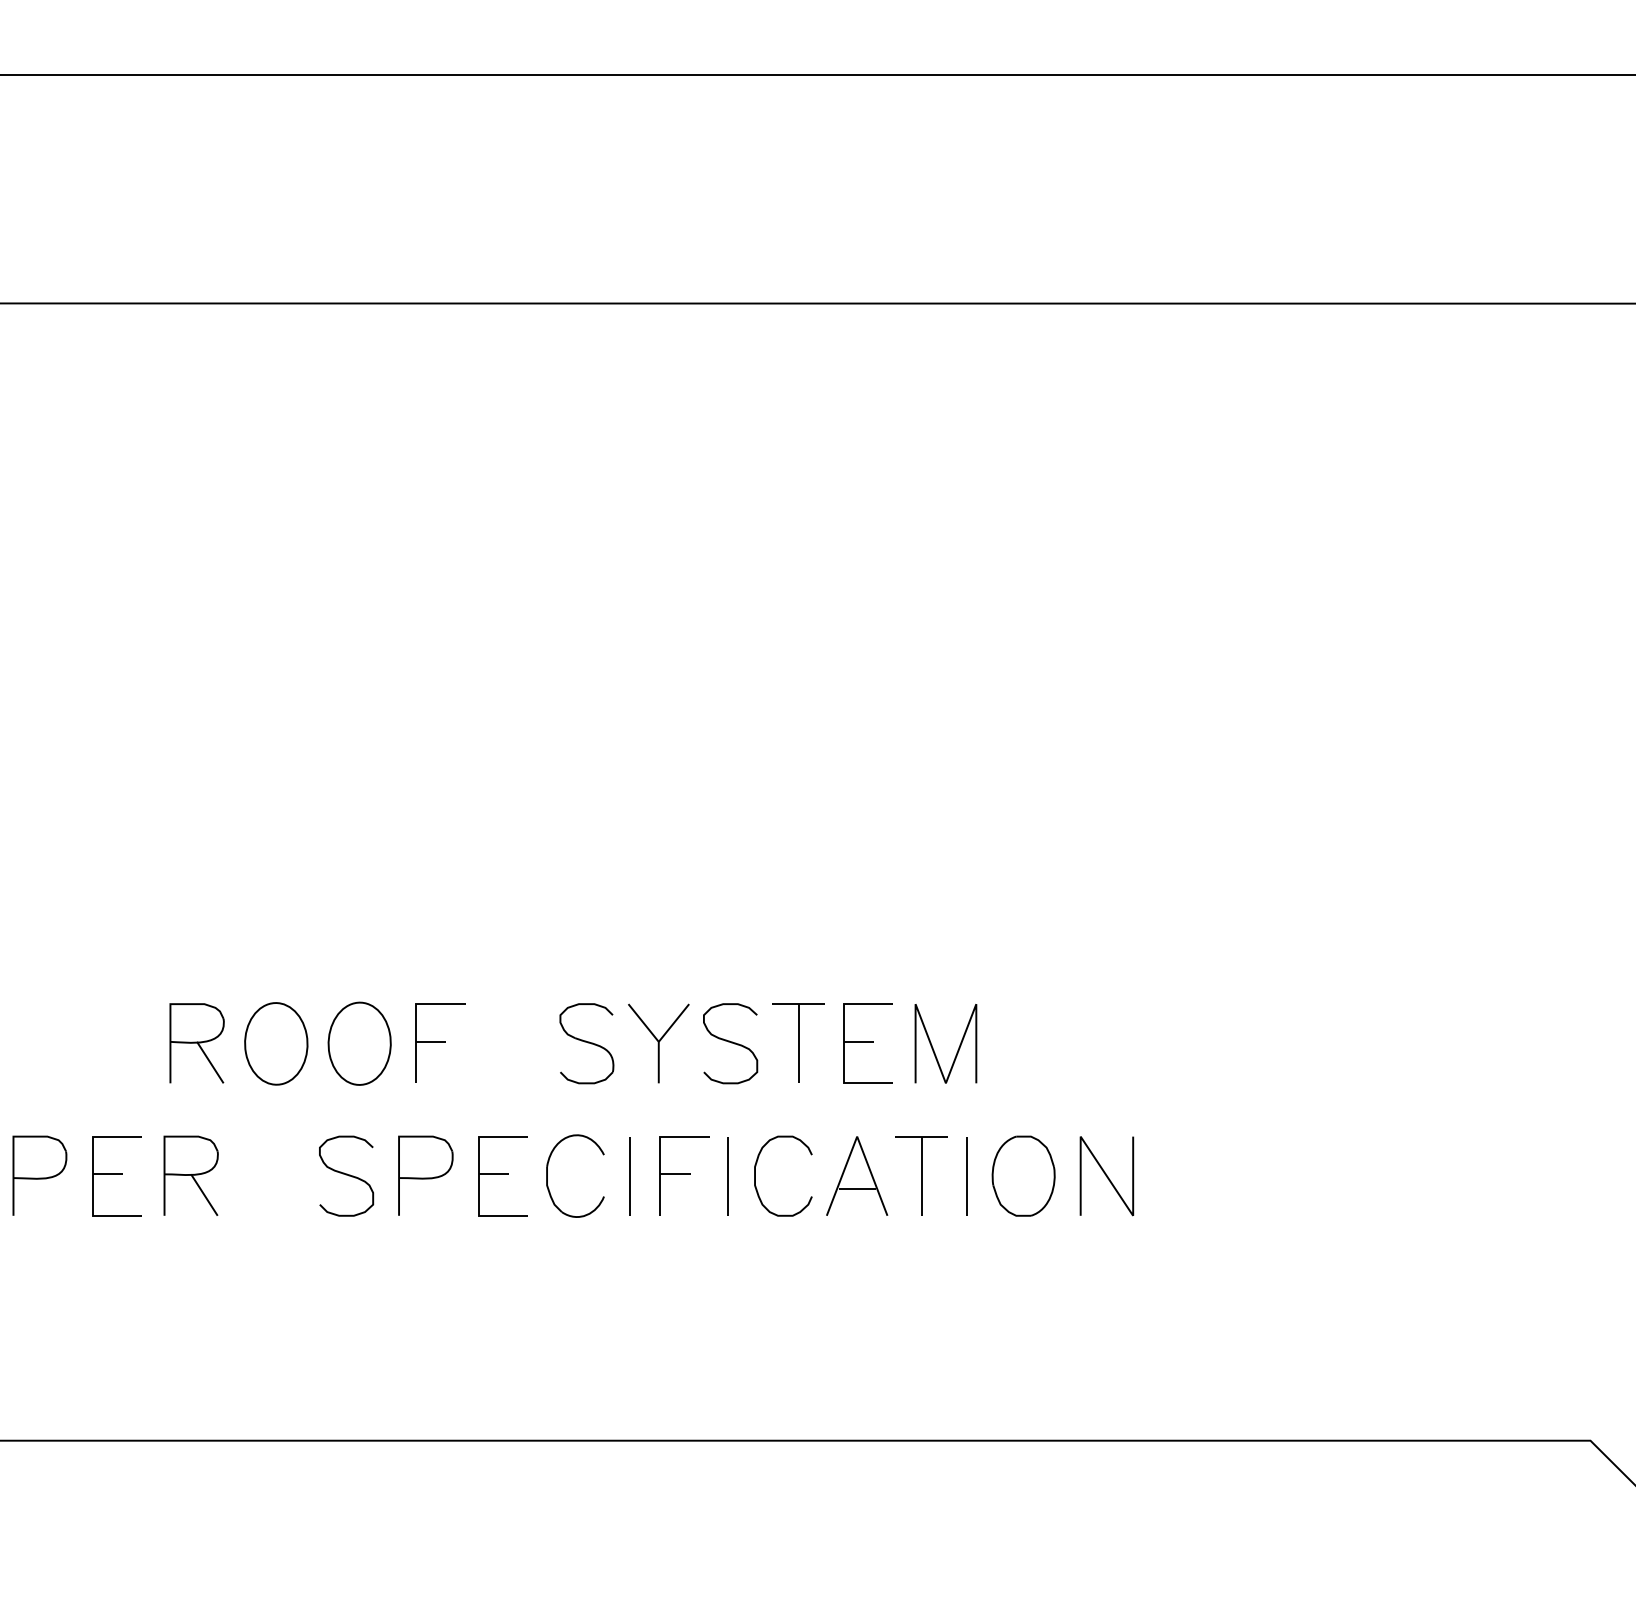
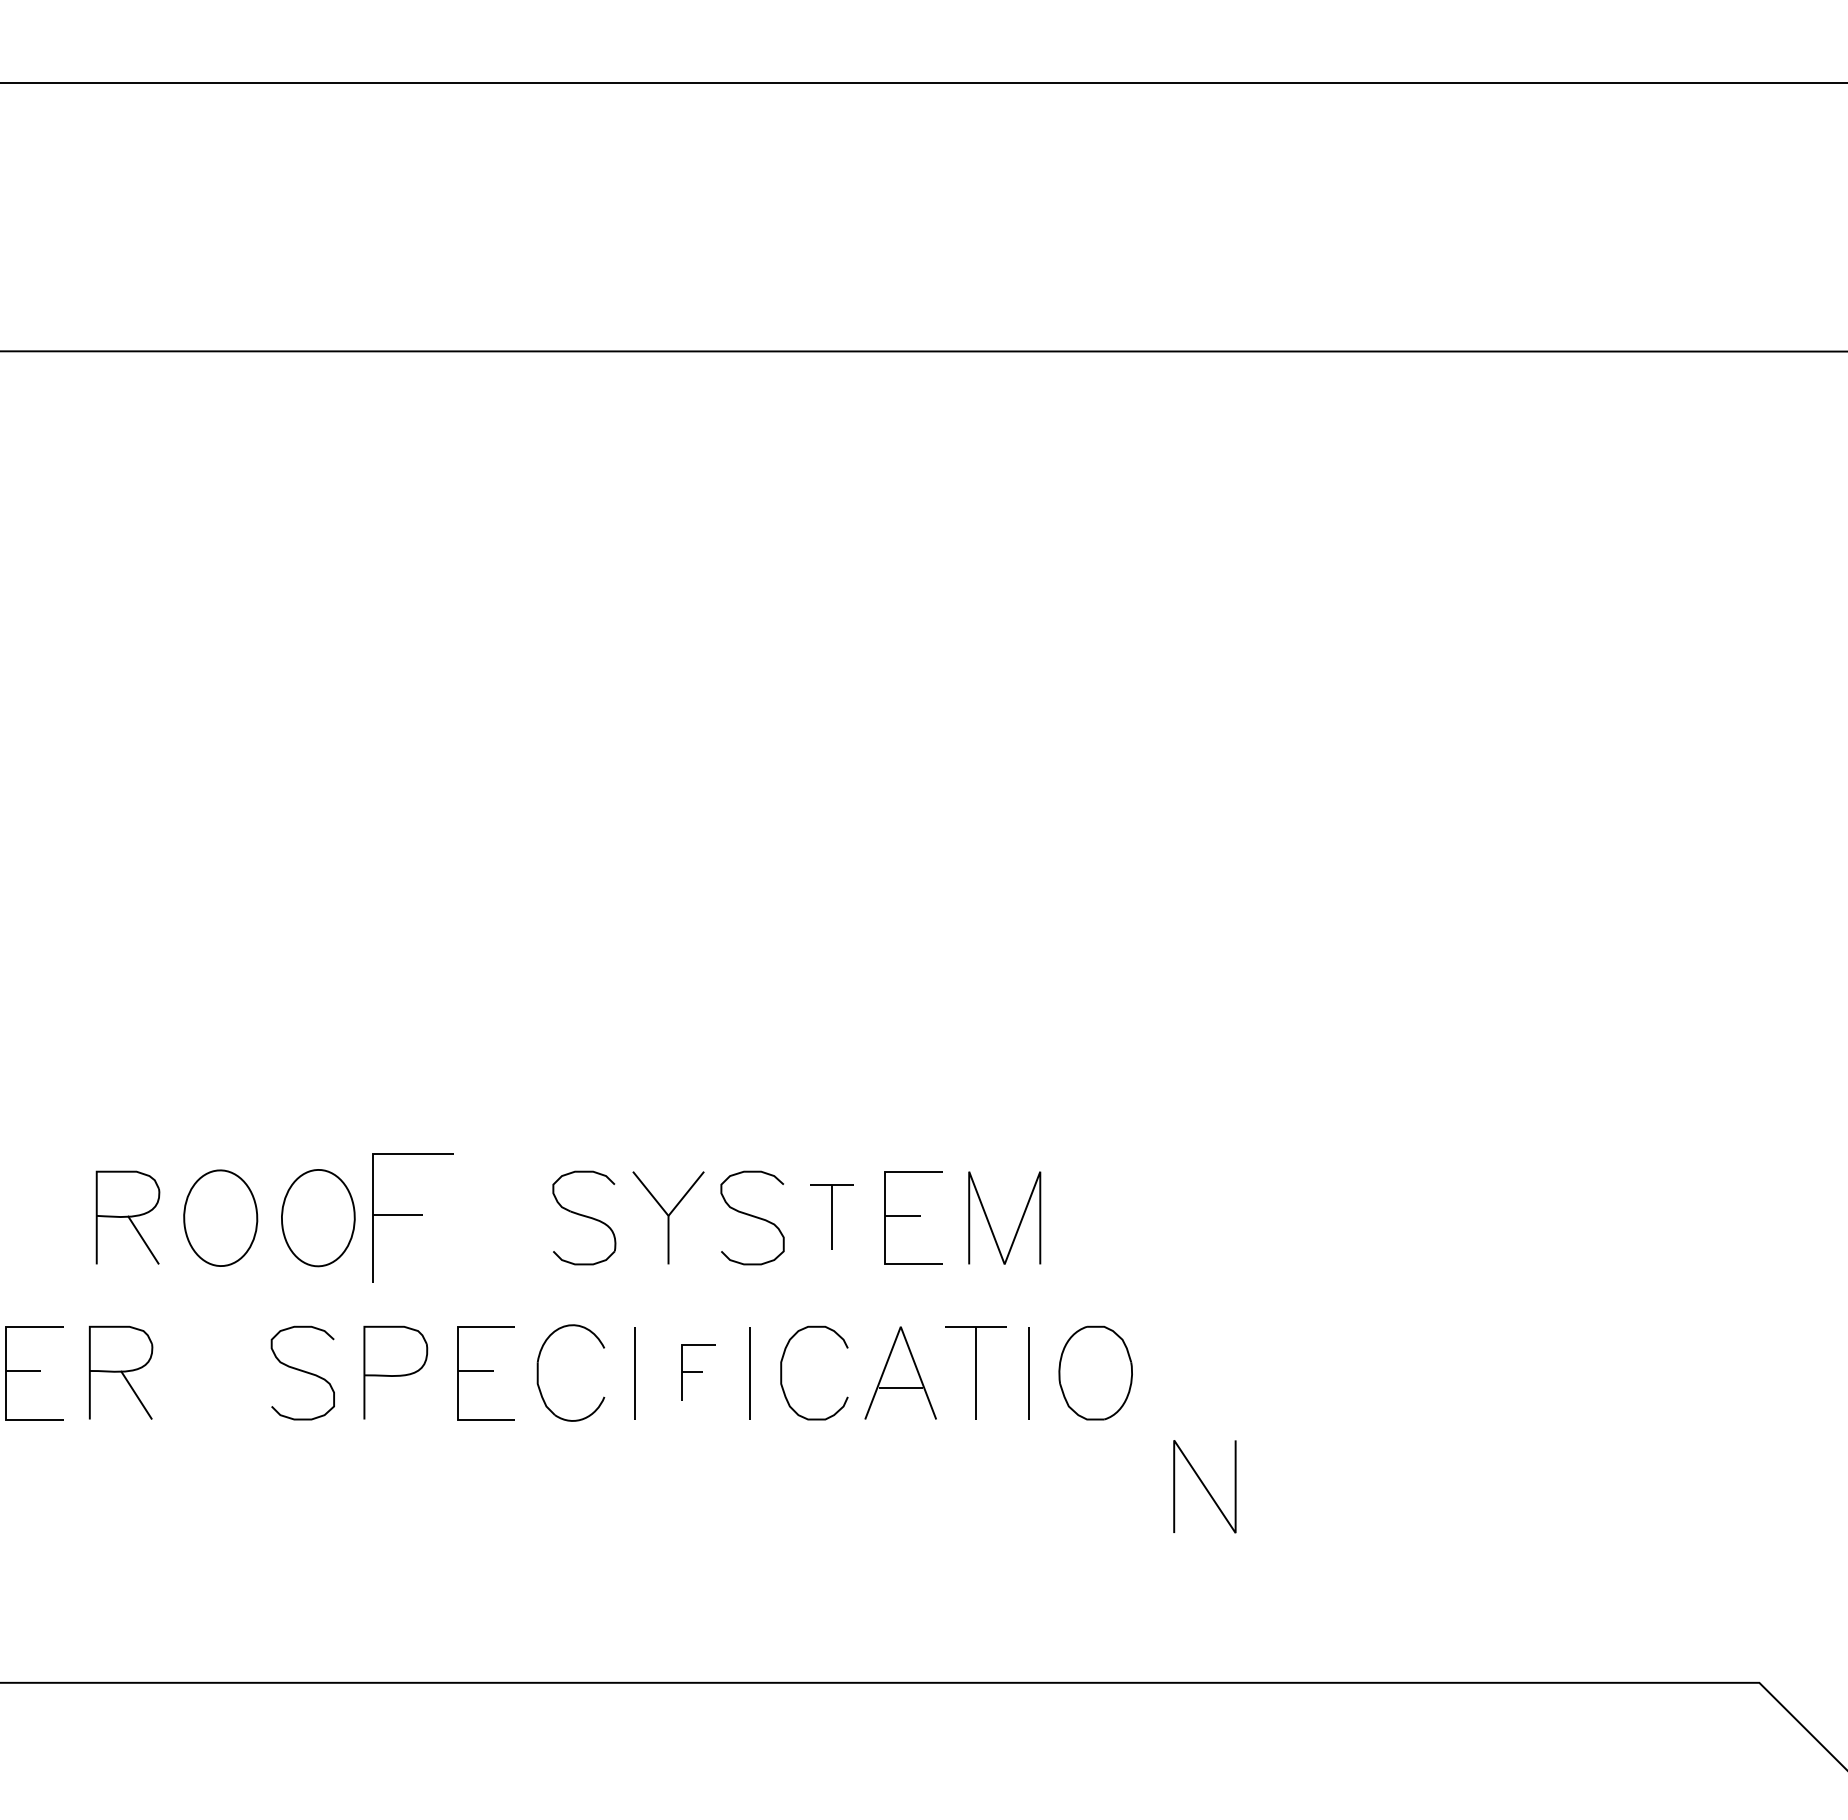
part: (440, 1042) -> (412, 1216), size x1.4
part: (798, 1042) -> (832, 1216), size x0.7
part: (684, 1175) -> (698, 1372), size x0.6
line: (1106, 1176) -> (1204, 1487), moved

